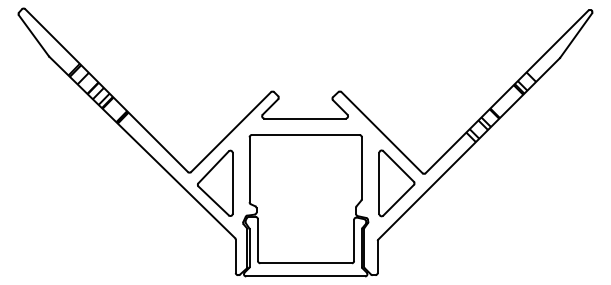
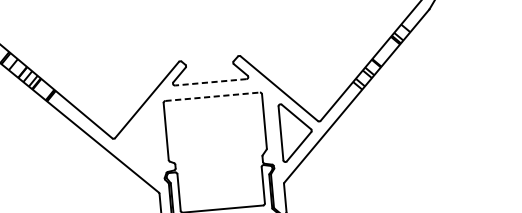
line: (305, 118) -> (211, 82), solid -> dashed
line: (305, 135) -> (212, 97), solid -> dashed
part: (215, 182) -> (137, 145), removed

